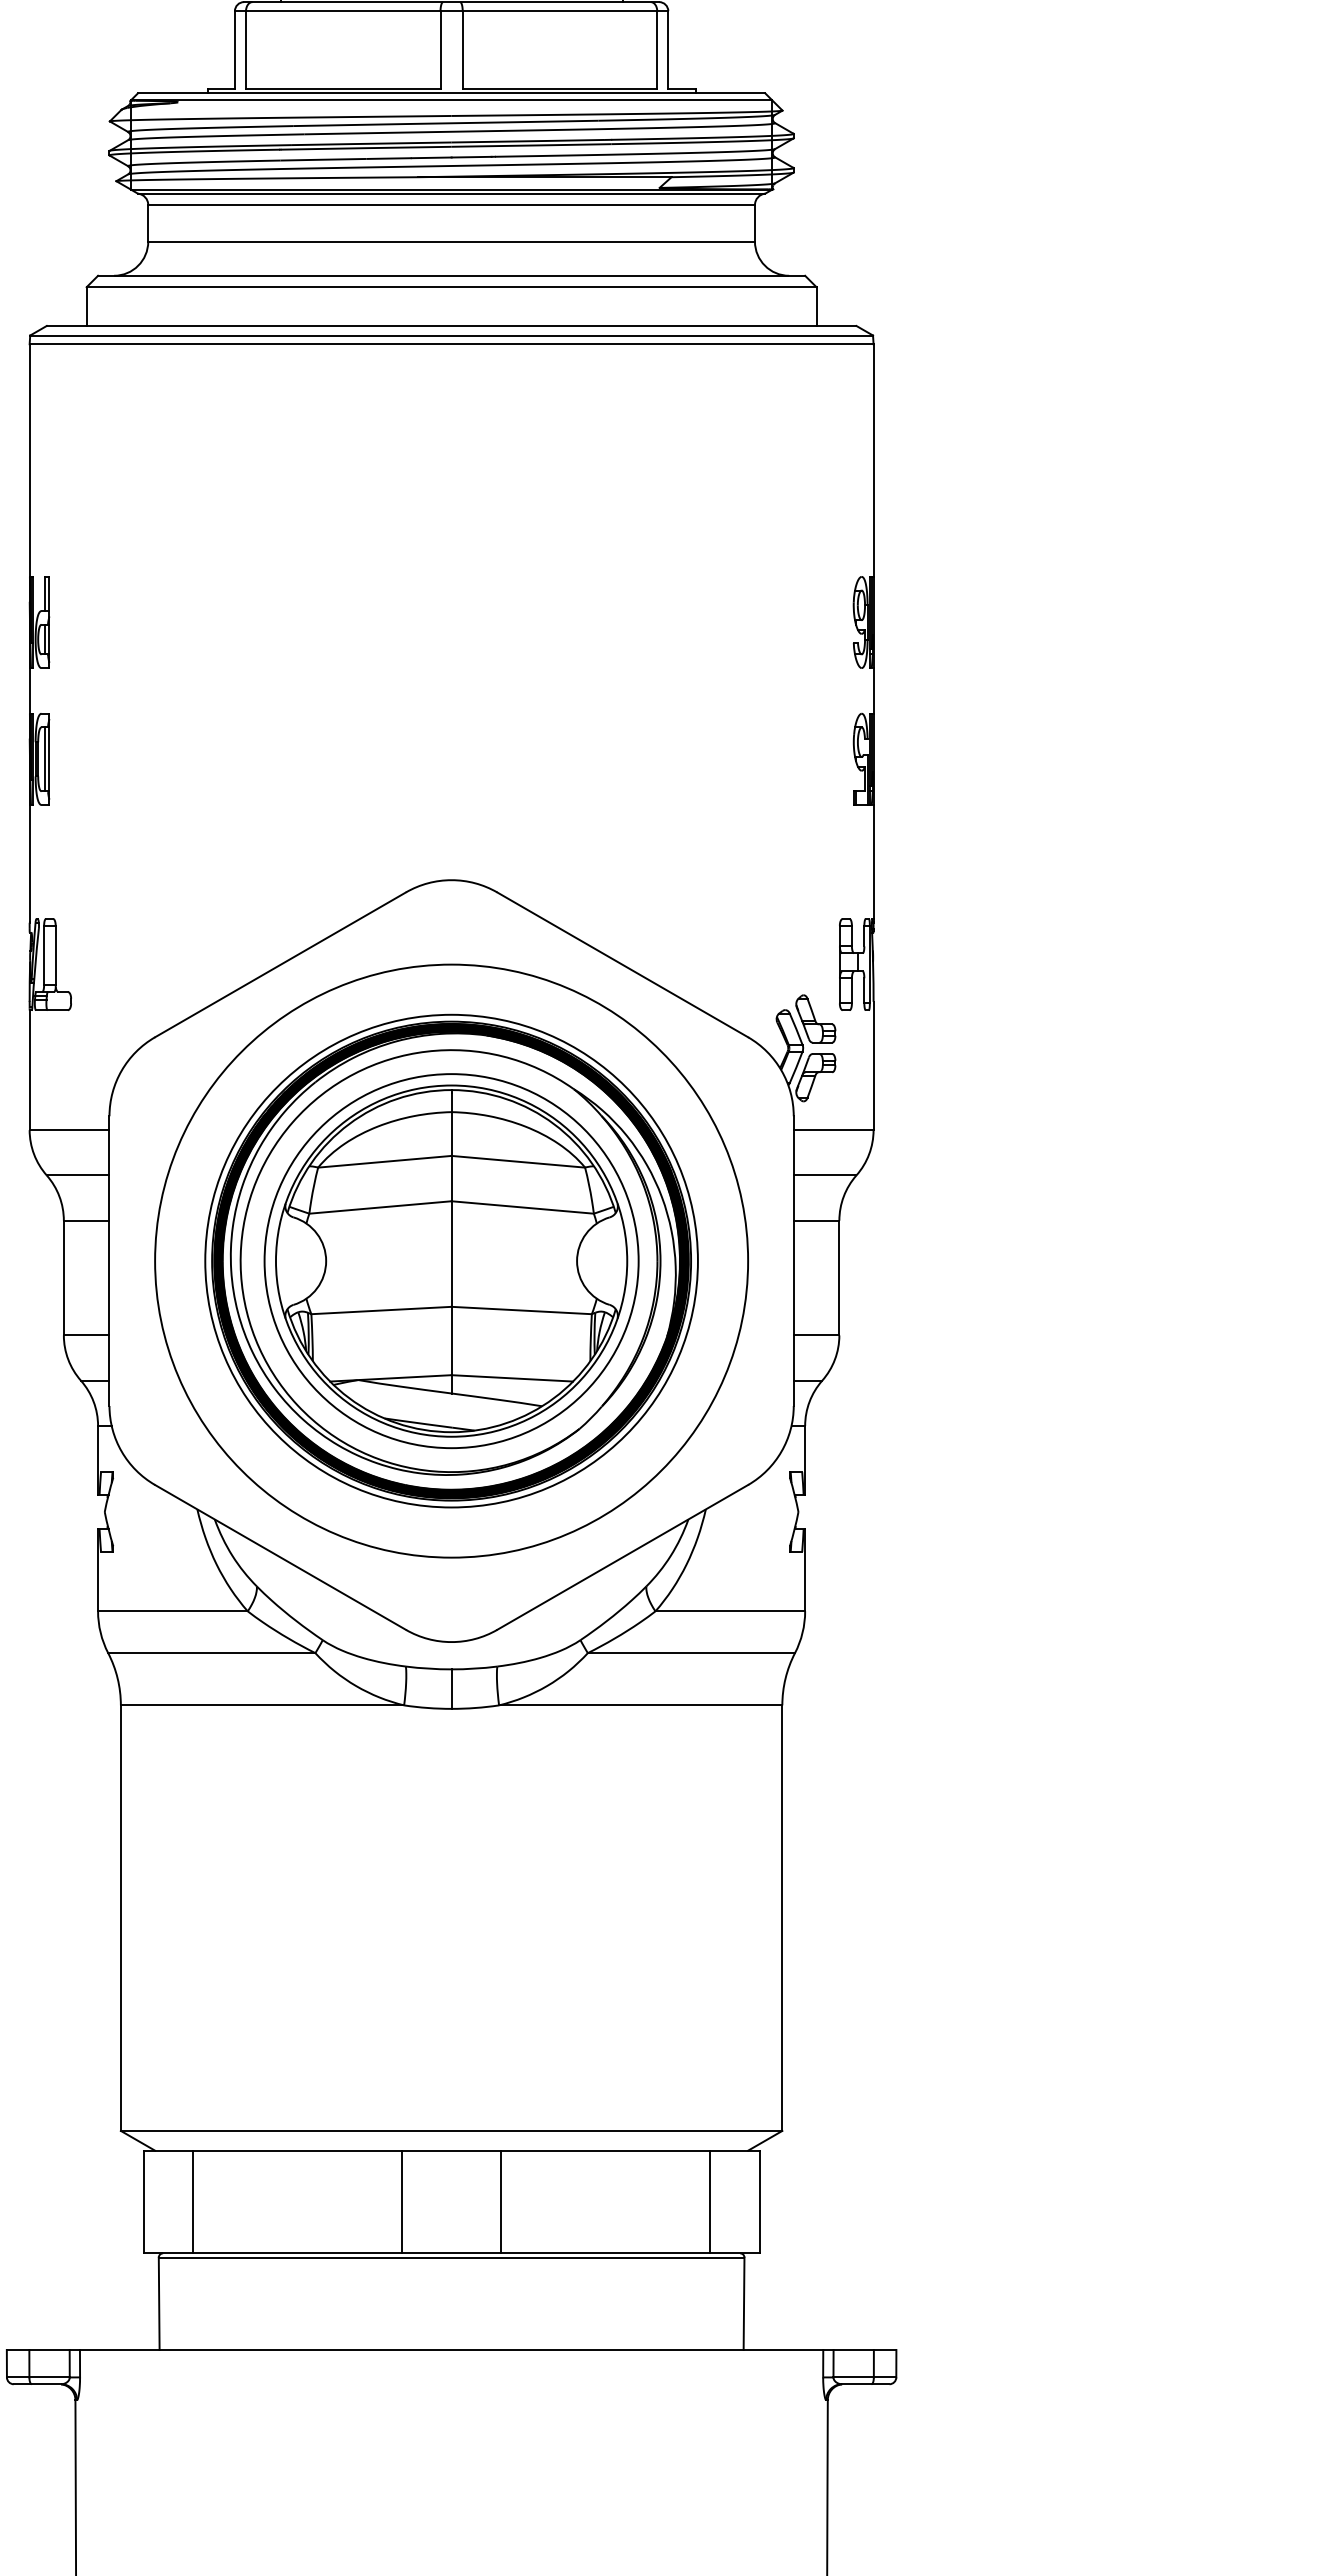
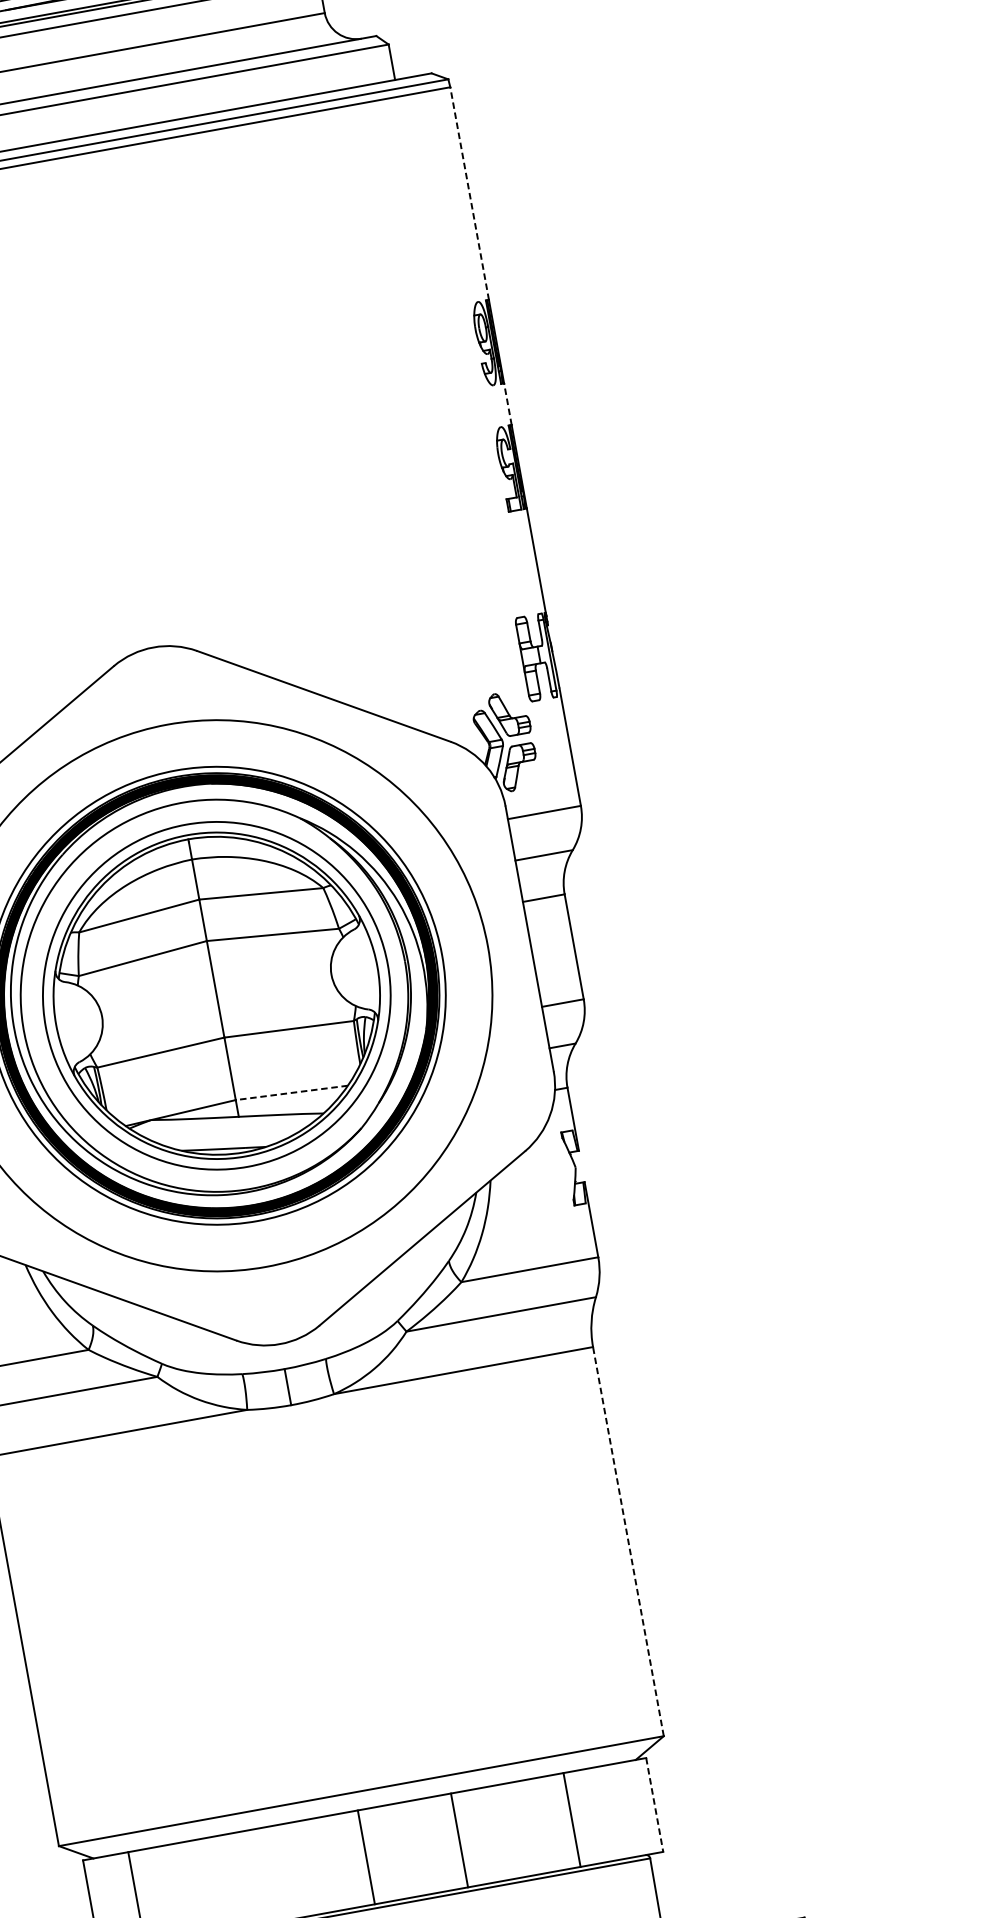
line: (873, 460) -> (469, 193), solid -> dashed
line: (873, 690) -> (507, 403), solid -> dashed
line: (512, 1378) -> (291, 1092), solid -> dashed
line: (782, 1918) -> (628, 1541), solid -> dashed
line: (402, 2201) -> (366, 1856), moved
line: (501, 2201) -> (459, 1839), moved
line: (710, 2201) -> (572, 1819), moved
line: (759, 2202) -> (654, 1805), solid -> dashed

